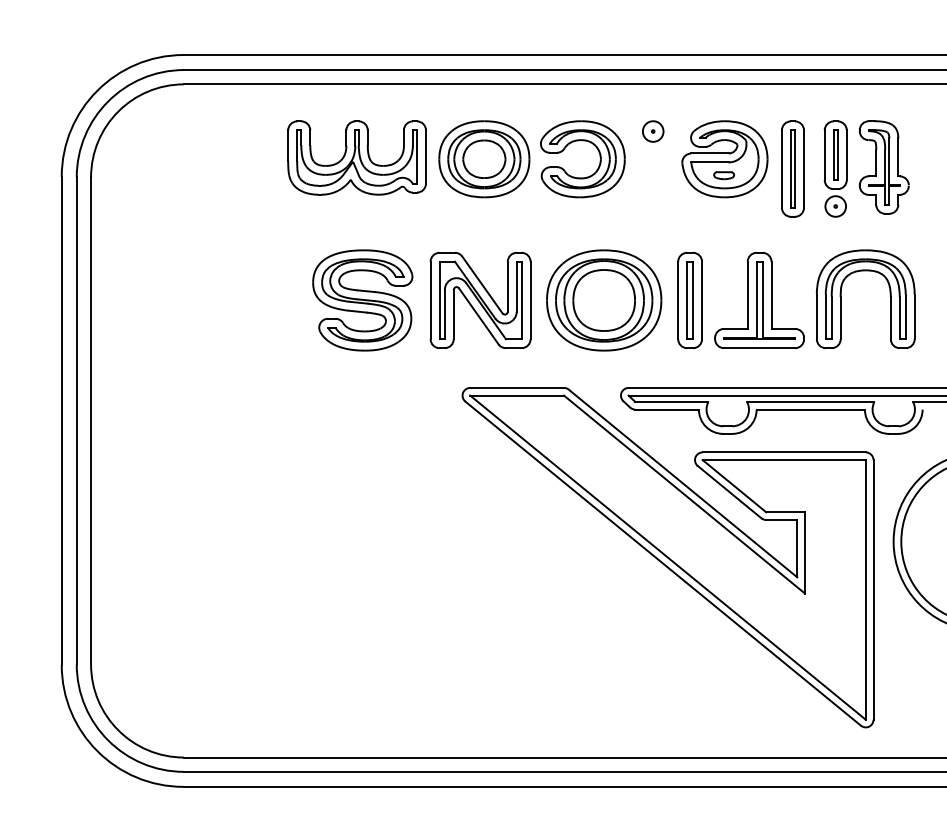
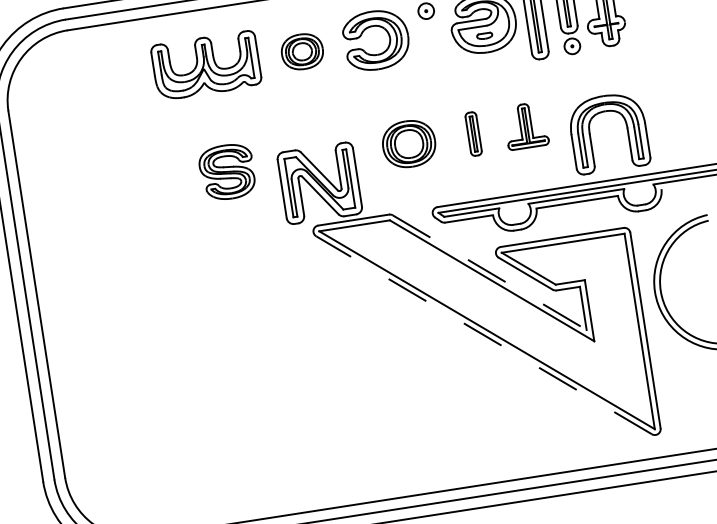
part: (484, 159) -> (302, 51), size x0.6
part: (841, 298) -> (590, 135), moved
part: (480, 299) -> (319, 182), moved
part: (362, 300) -> (227, 172), size x0.7
part: (604, 300) -> (409, 144), size x0.6
part: (689, 300) -> (473, 134), size x0.6
part: (759, 300) -> (525, 125), size x0.6
line: (683, 483) -> (490, 272), solid -> dashed
line: (663, 563) -> (484, 335), solid -> dashed

